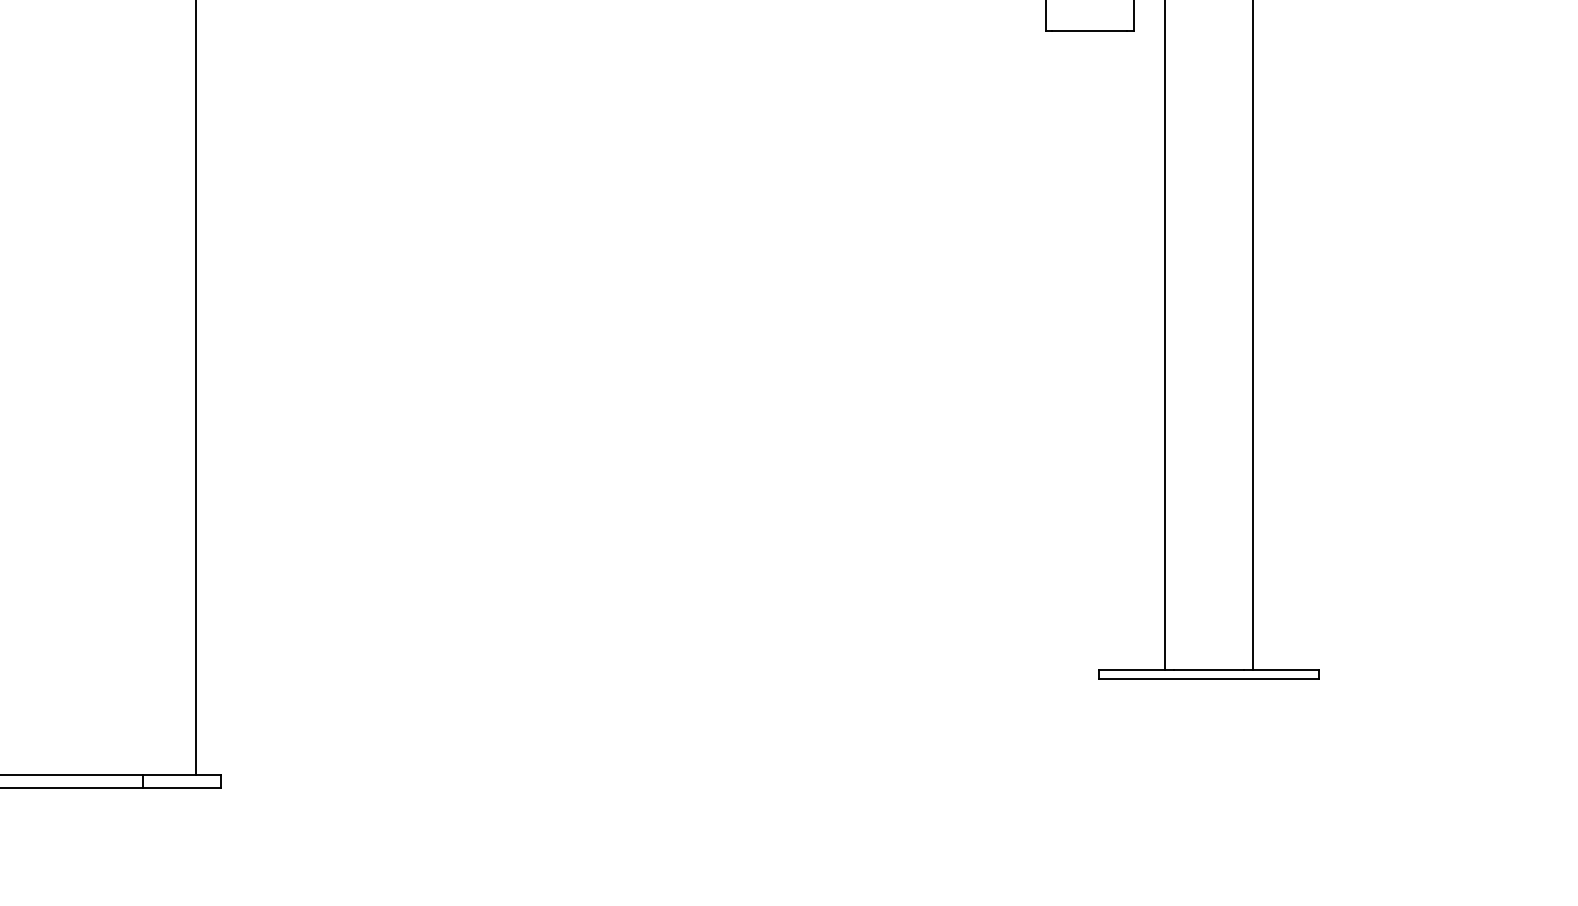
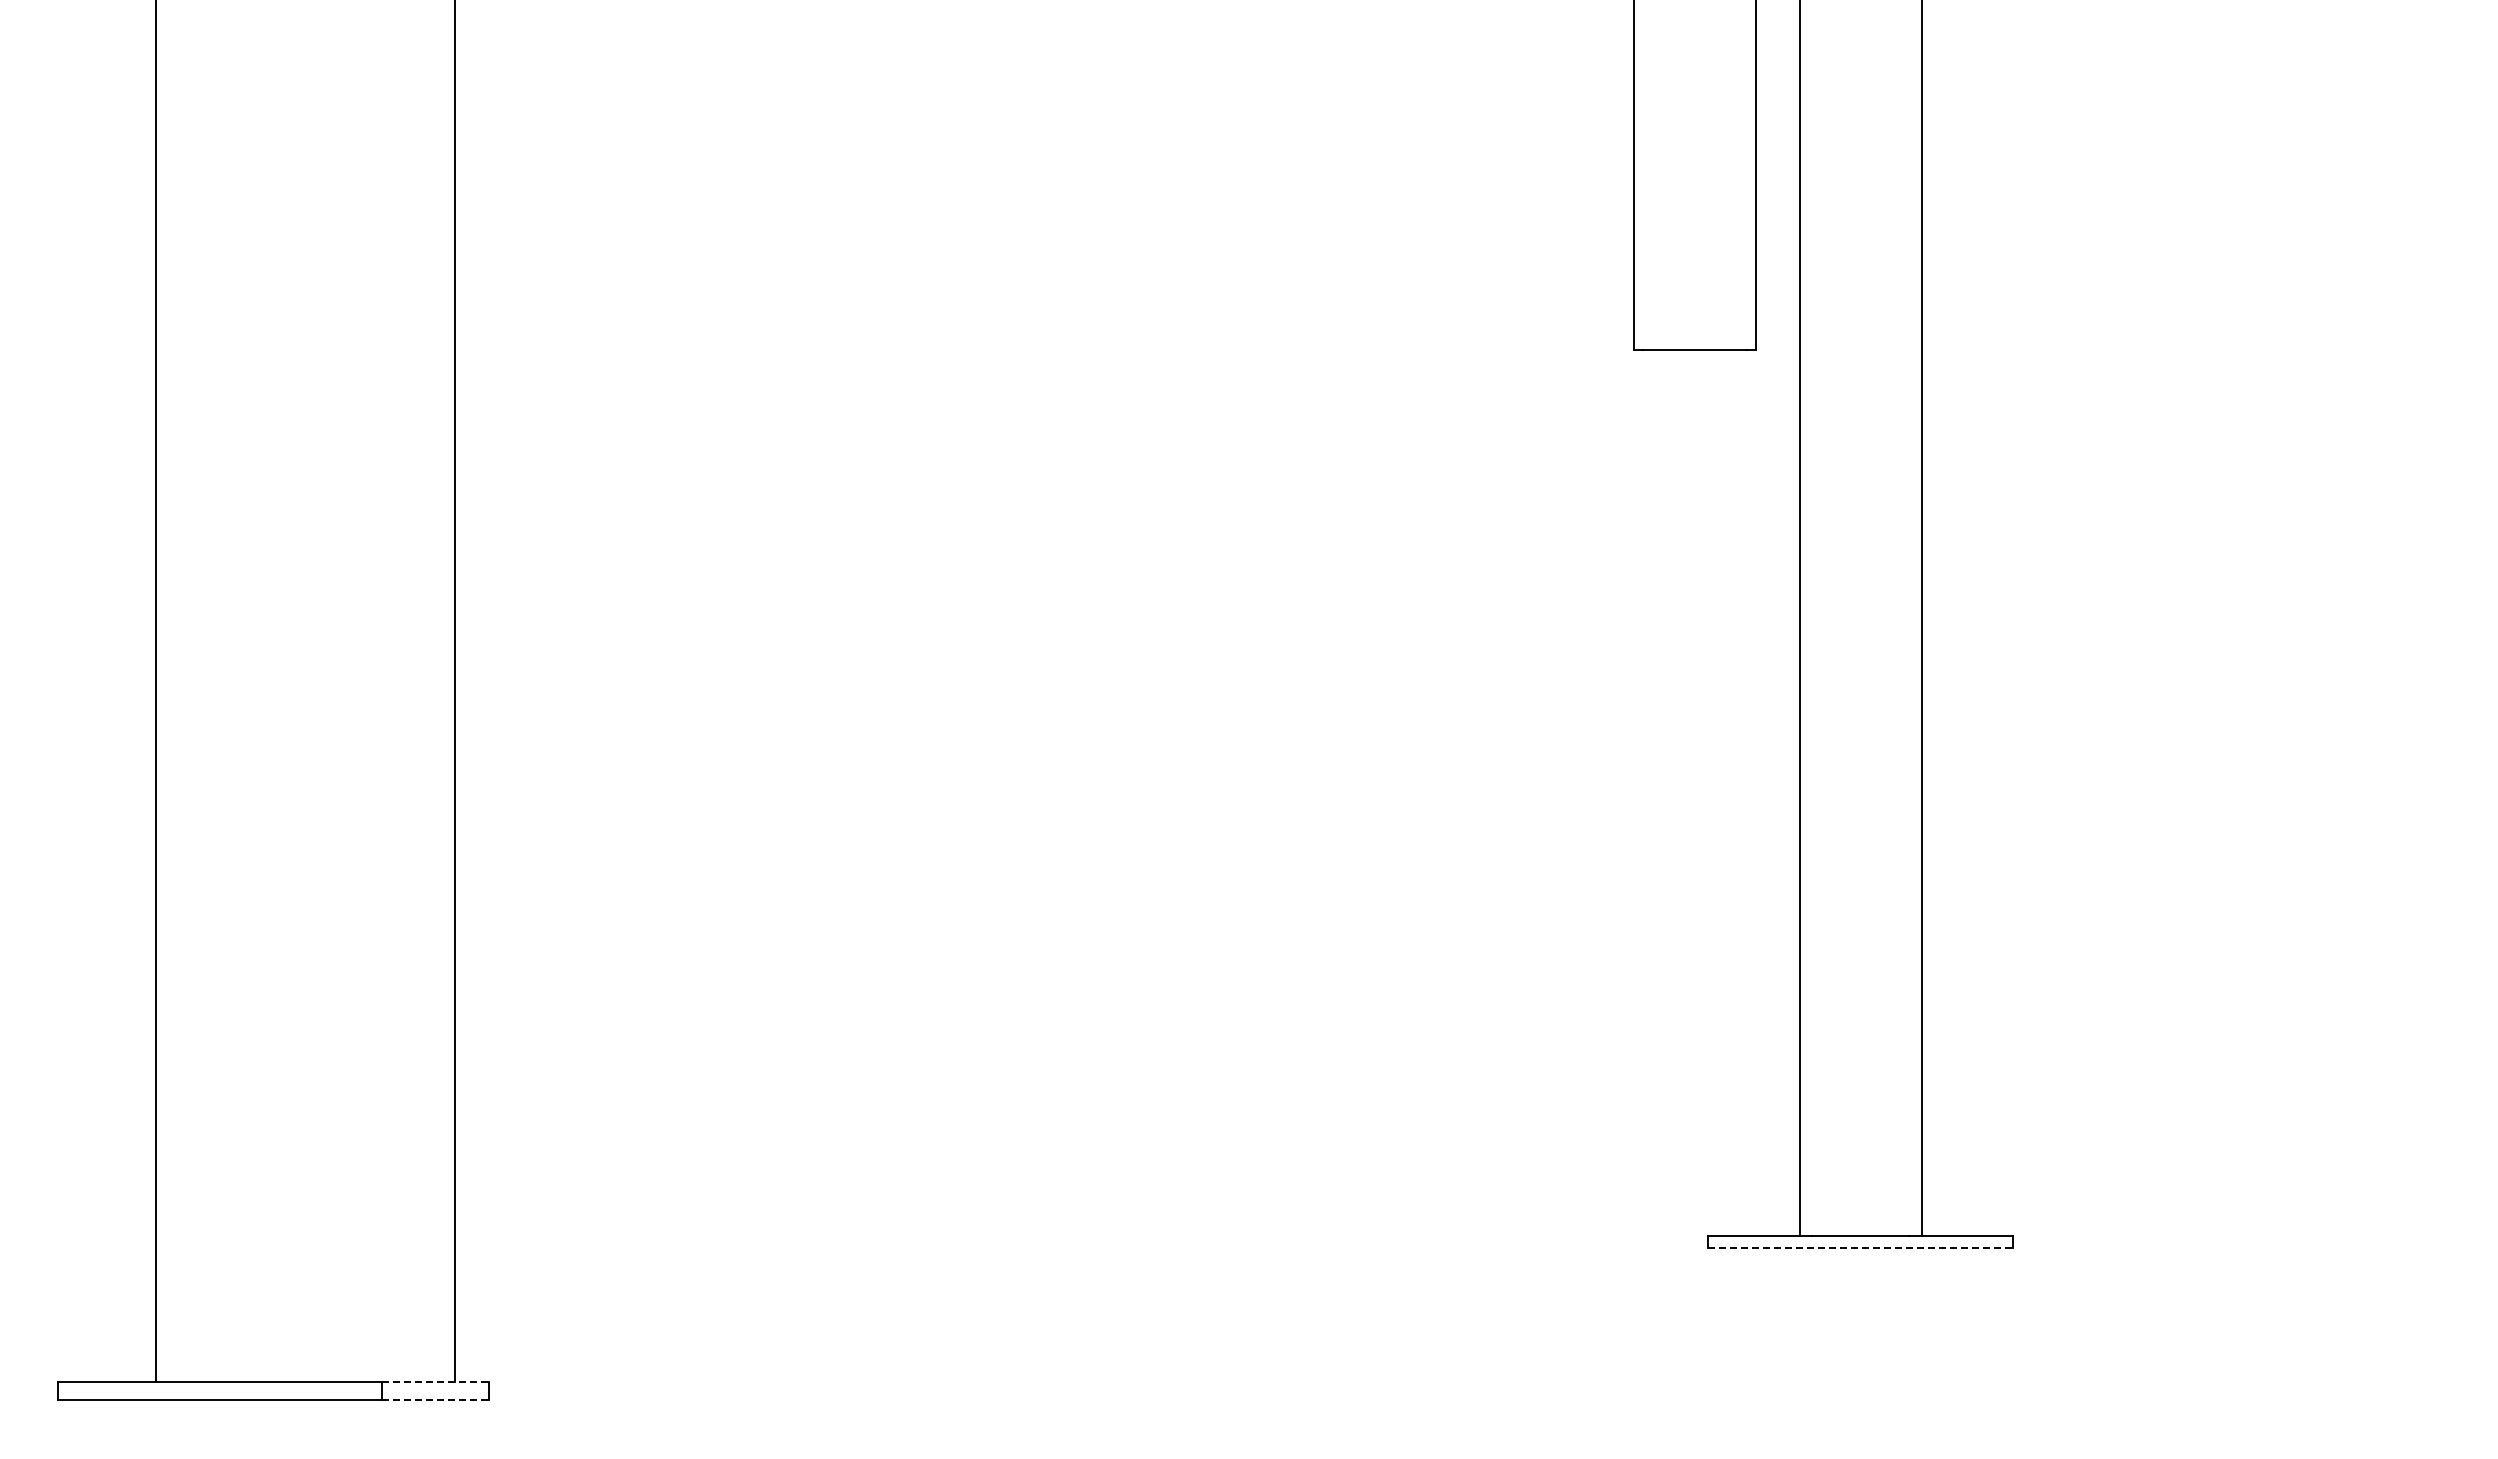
line: (1209, 678) -> (1861, 1247), solid -> dashed
line: (182, 774) -> (435, 1381), solid -> dashed
line: (182, 788) -> (435, 1400), solid -> dashed

